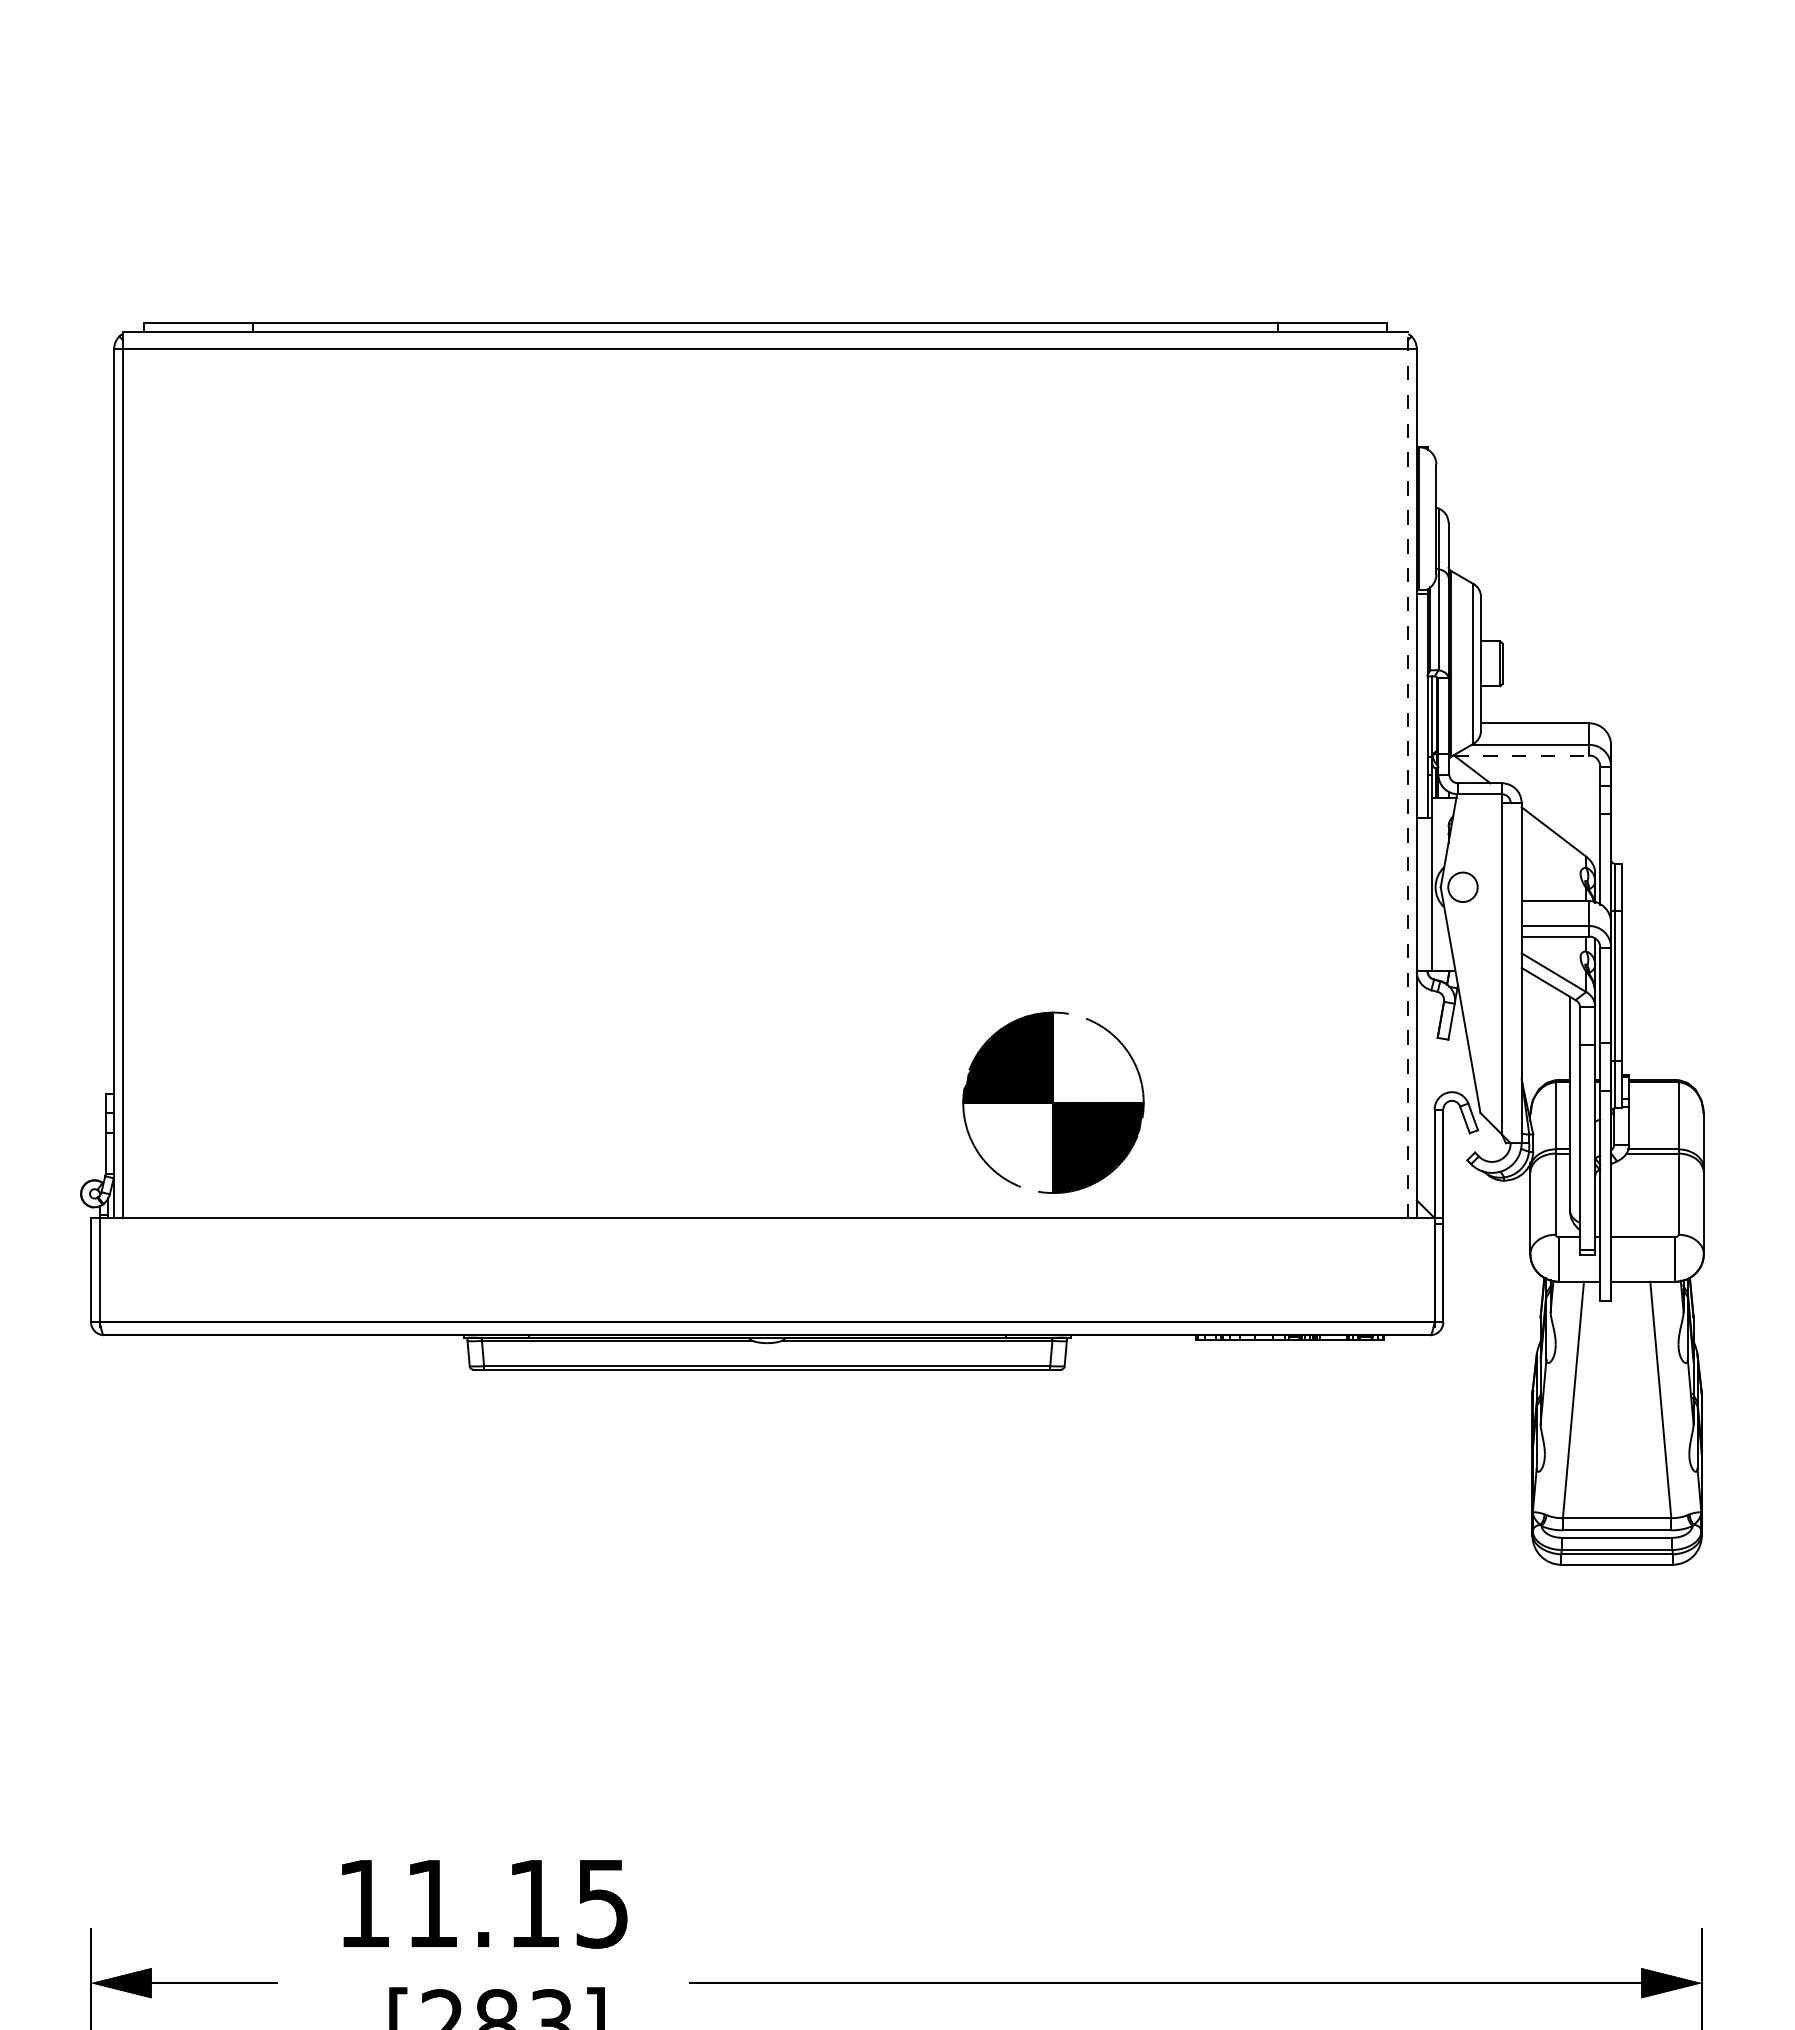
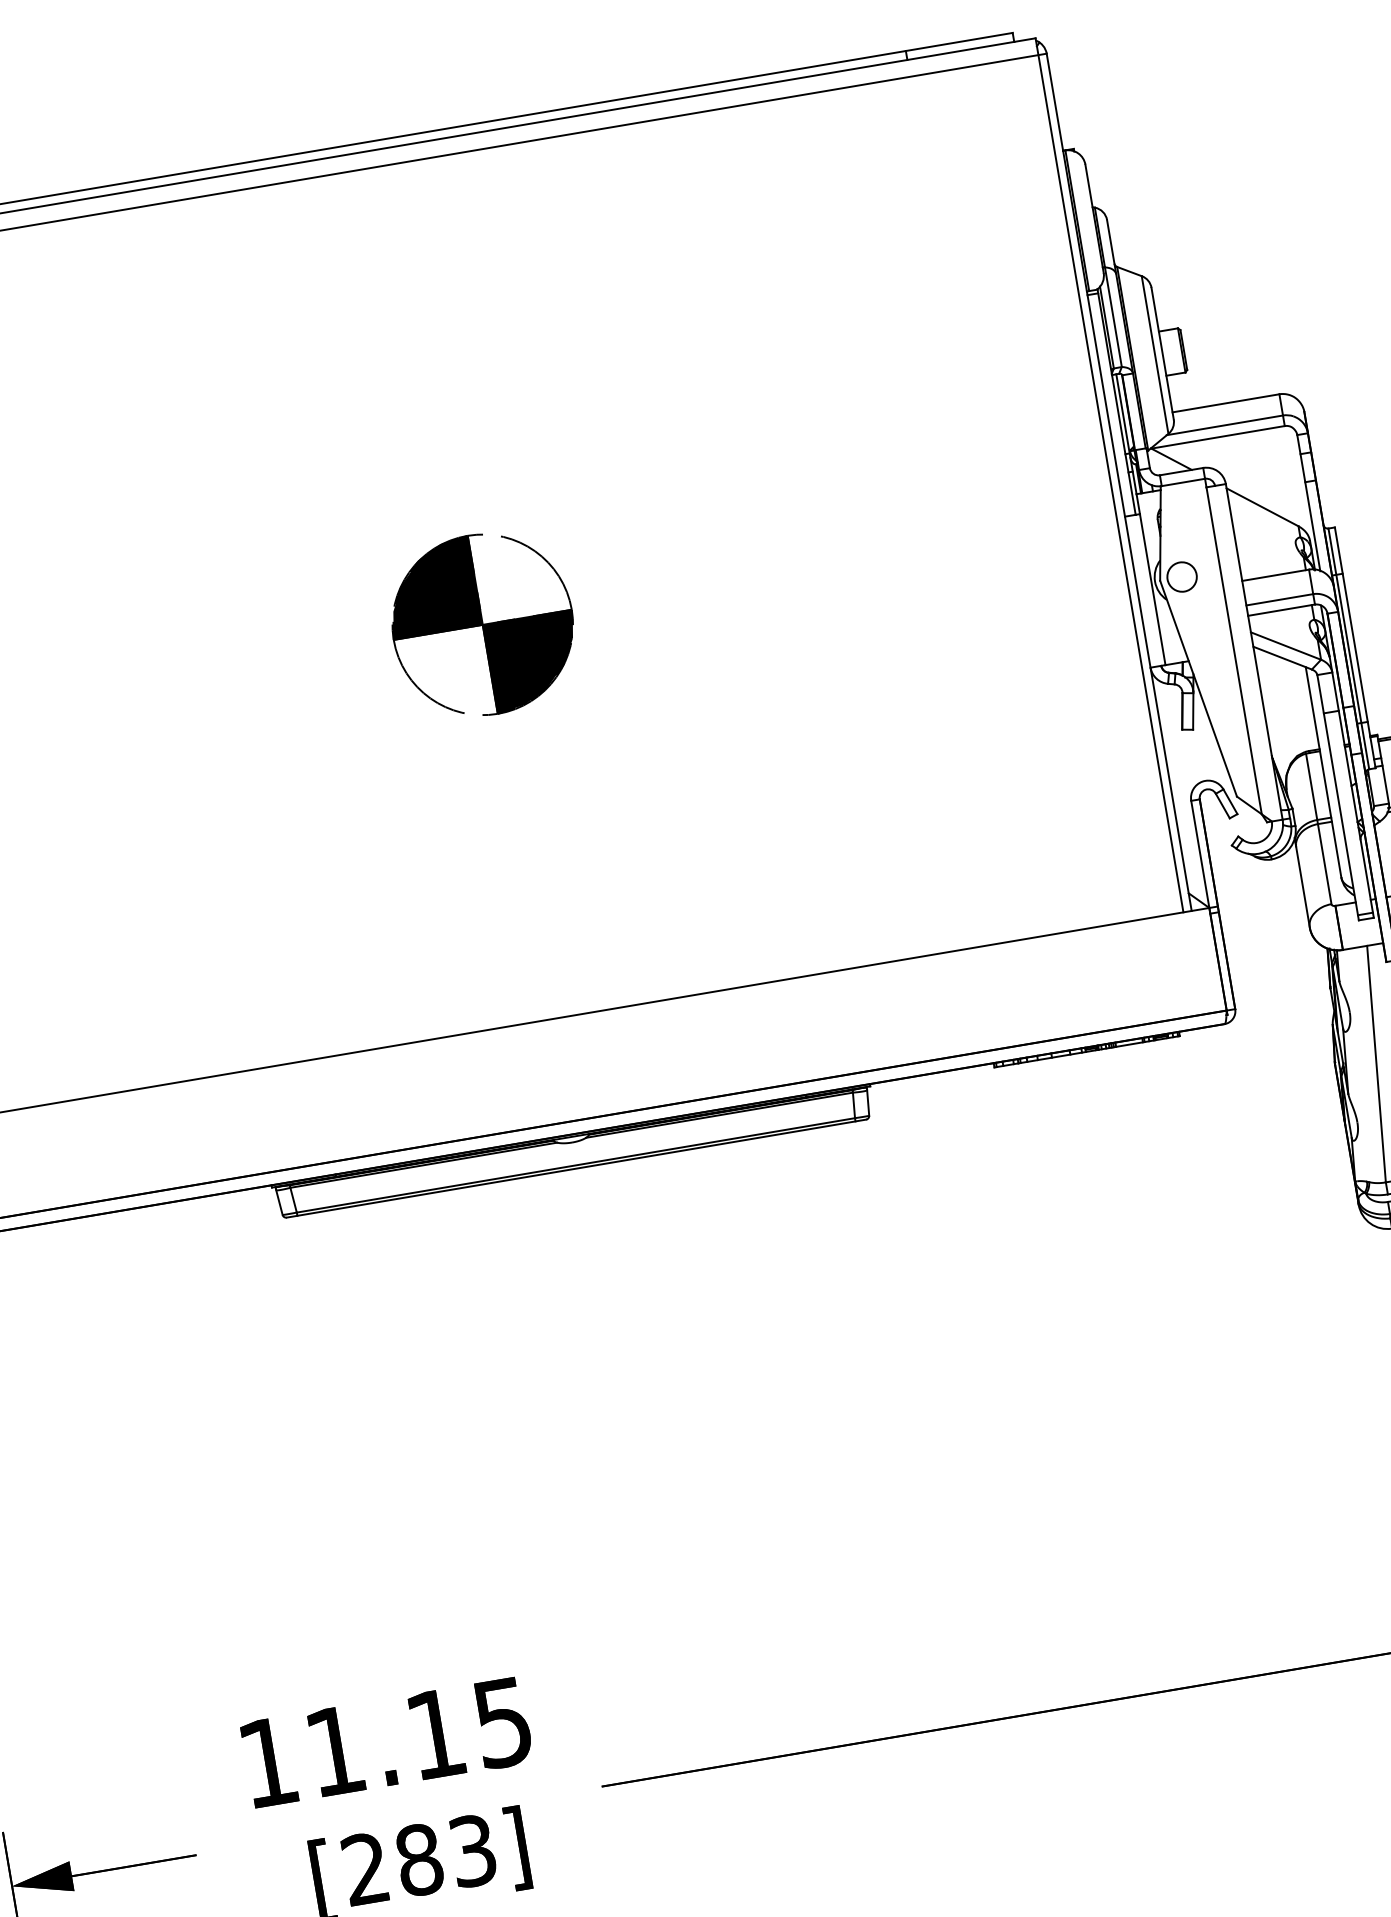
line: (1521, 755) -> (1217, 437), dashed -> solid
line: (1408, 774) -> (1109, 474), dashed -> solid
part: (1053, 1102) -> (482, 624), moved

